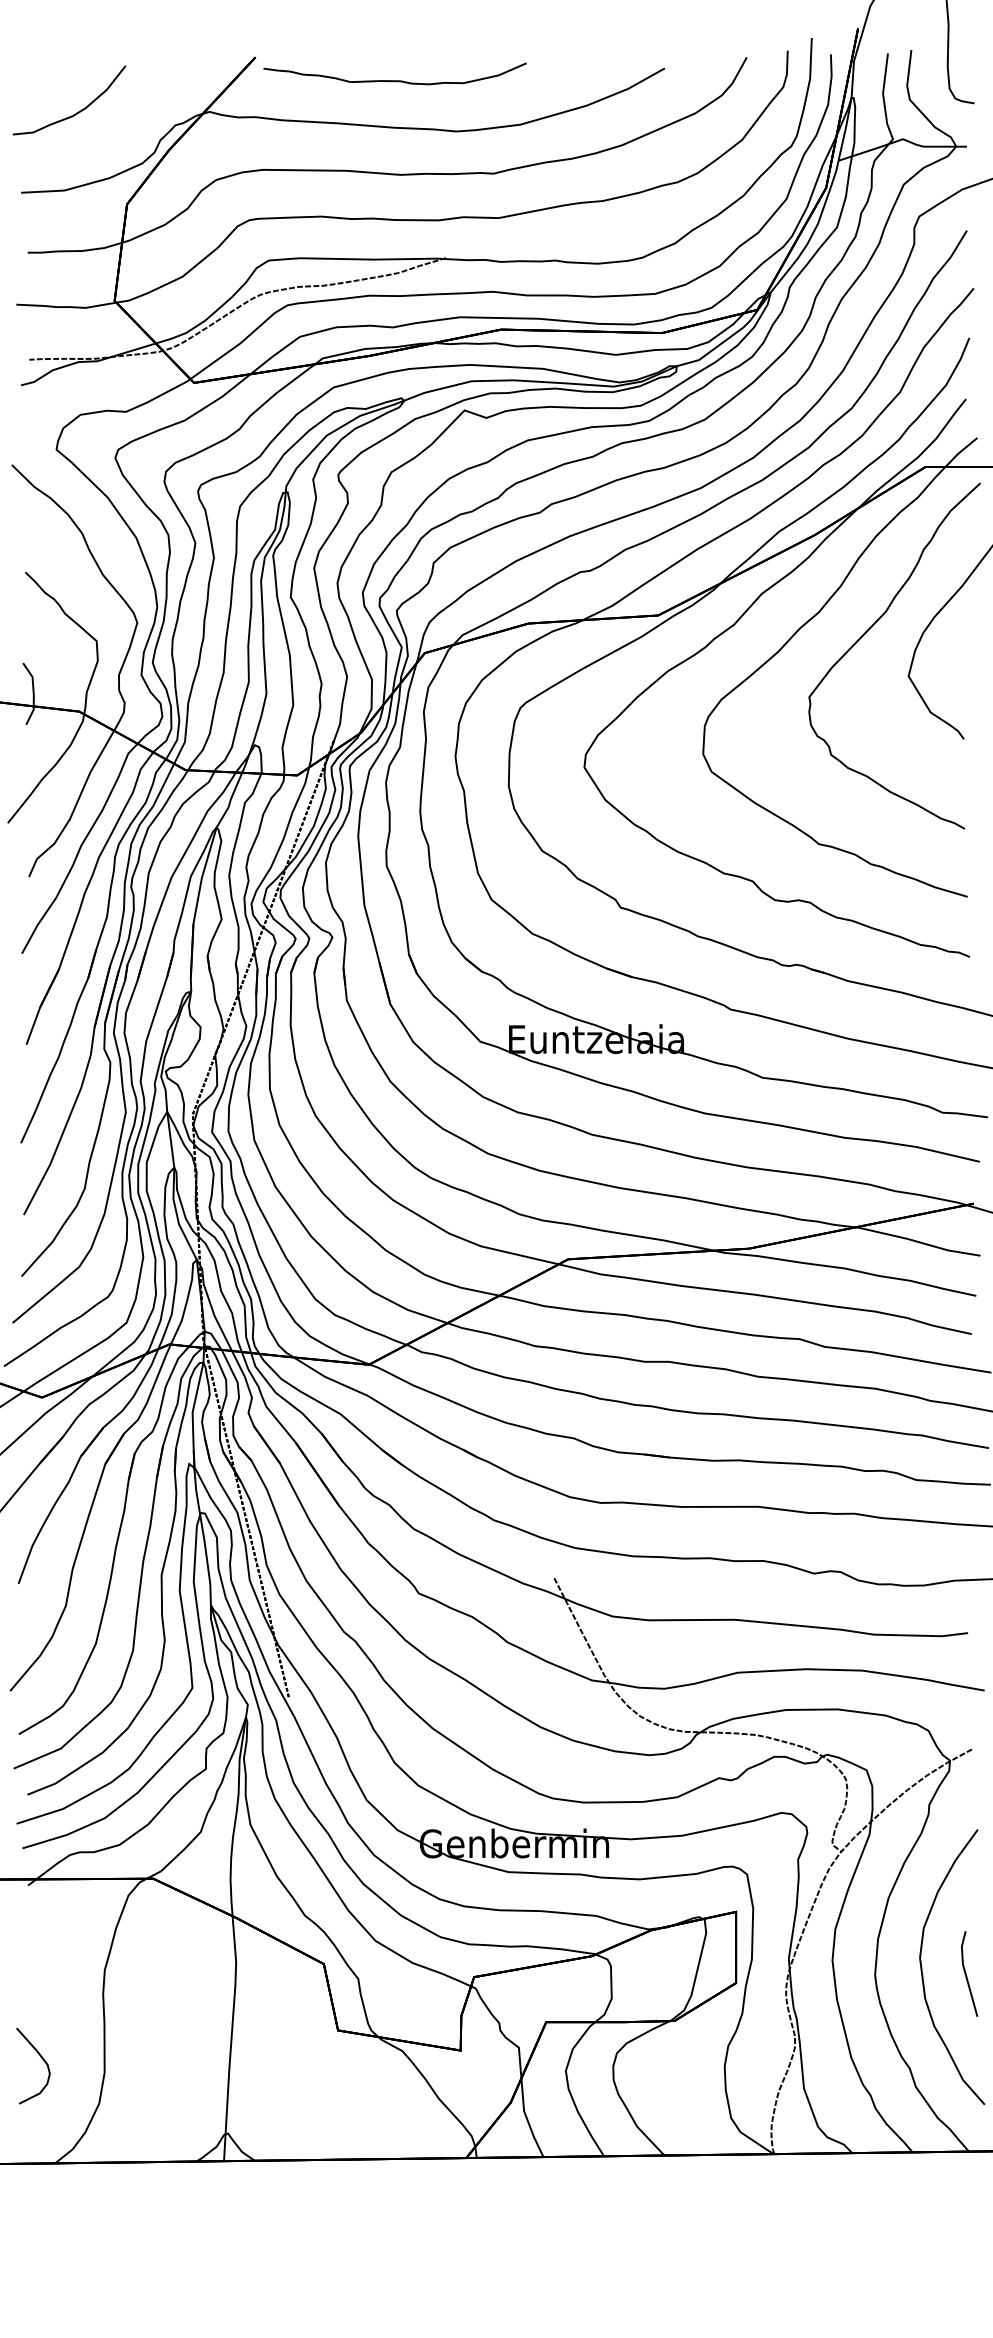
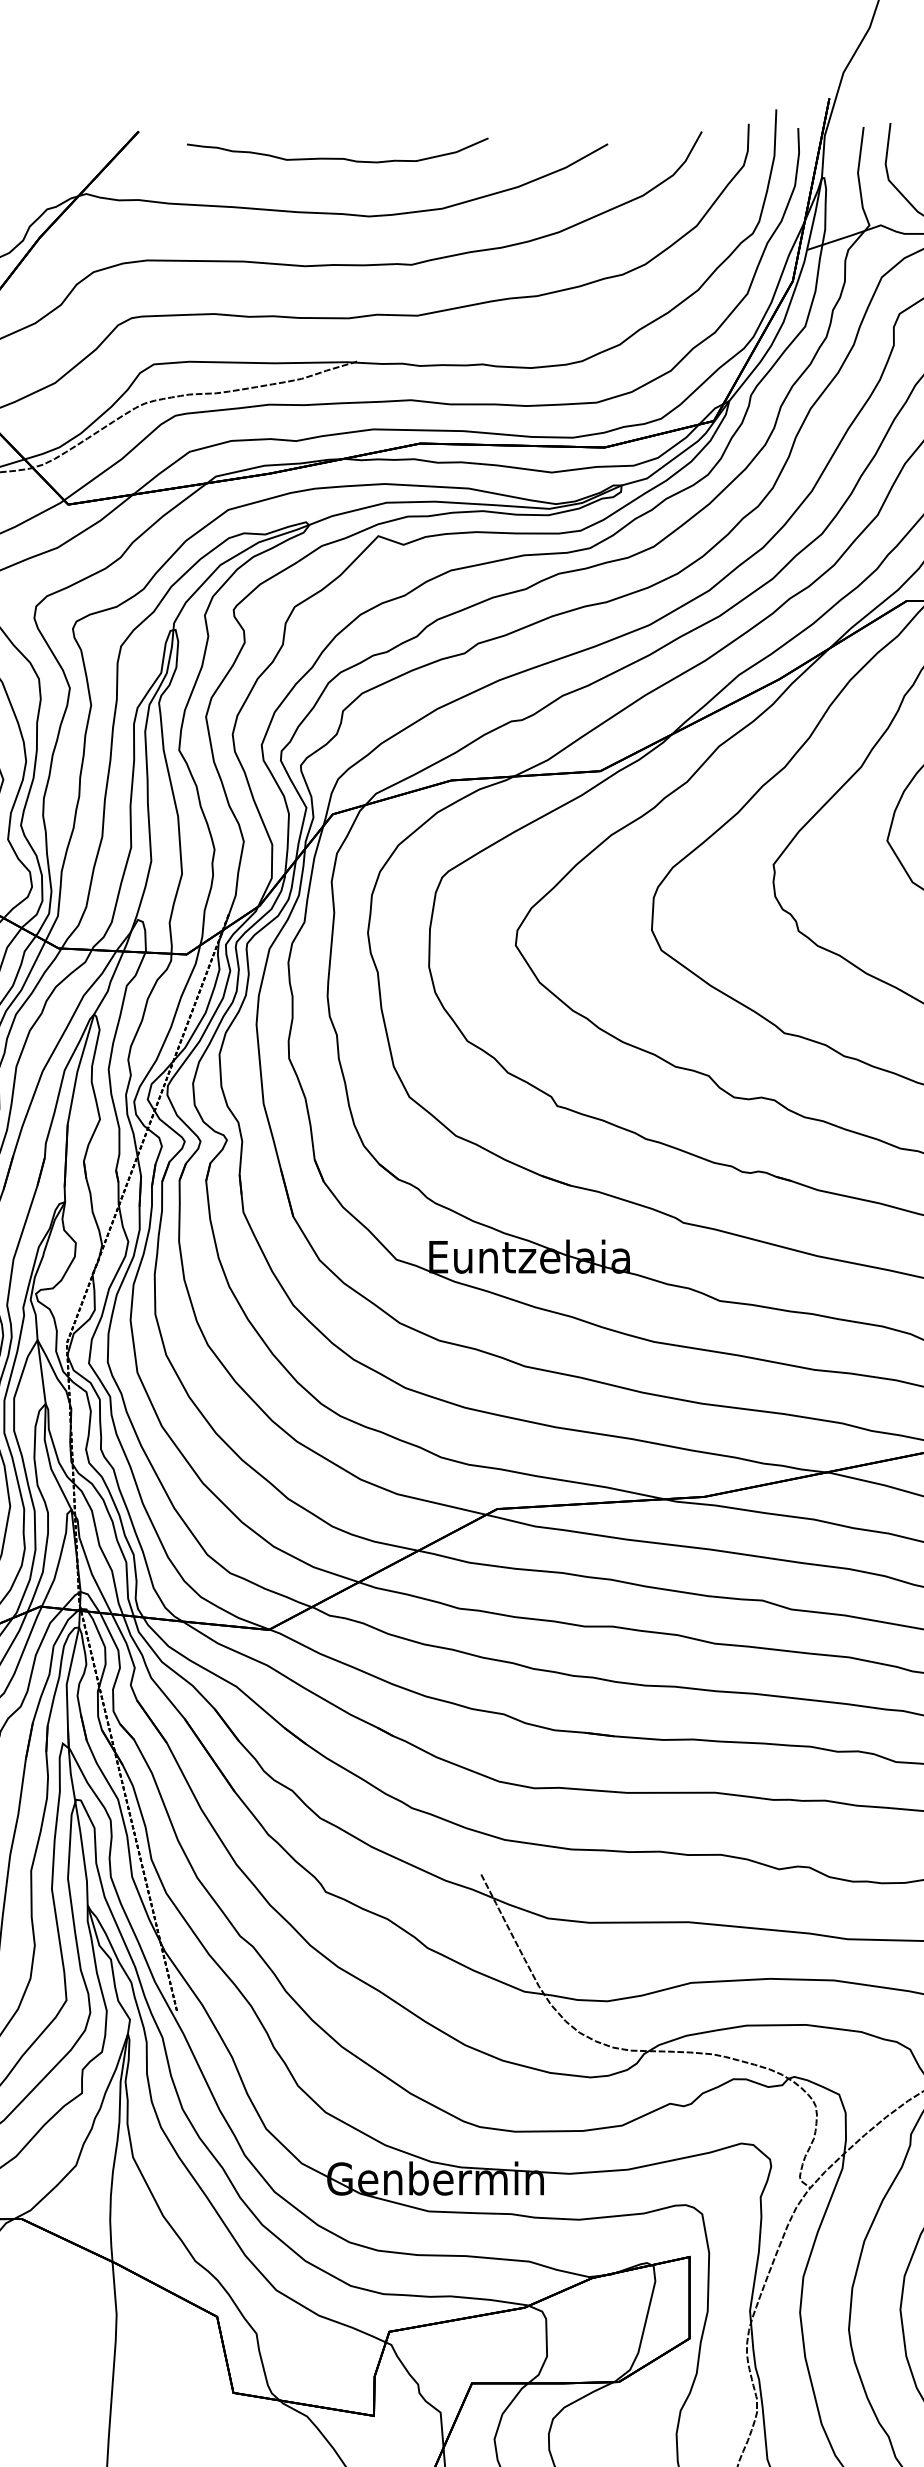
curve: (394, 80) -> (337, 158), moved

